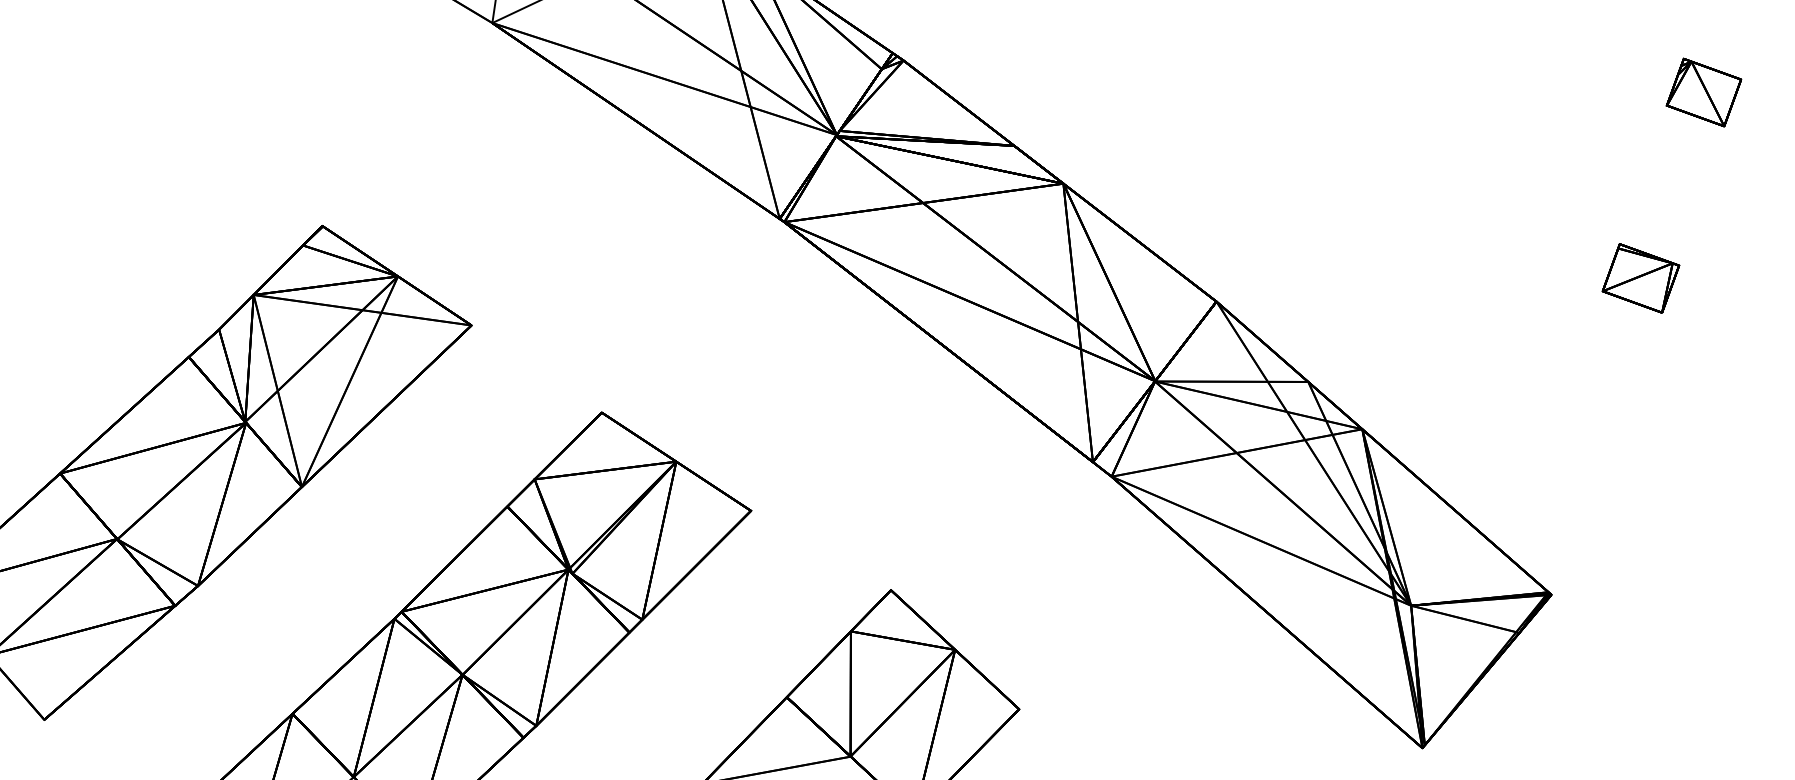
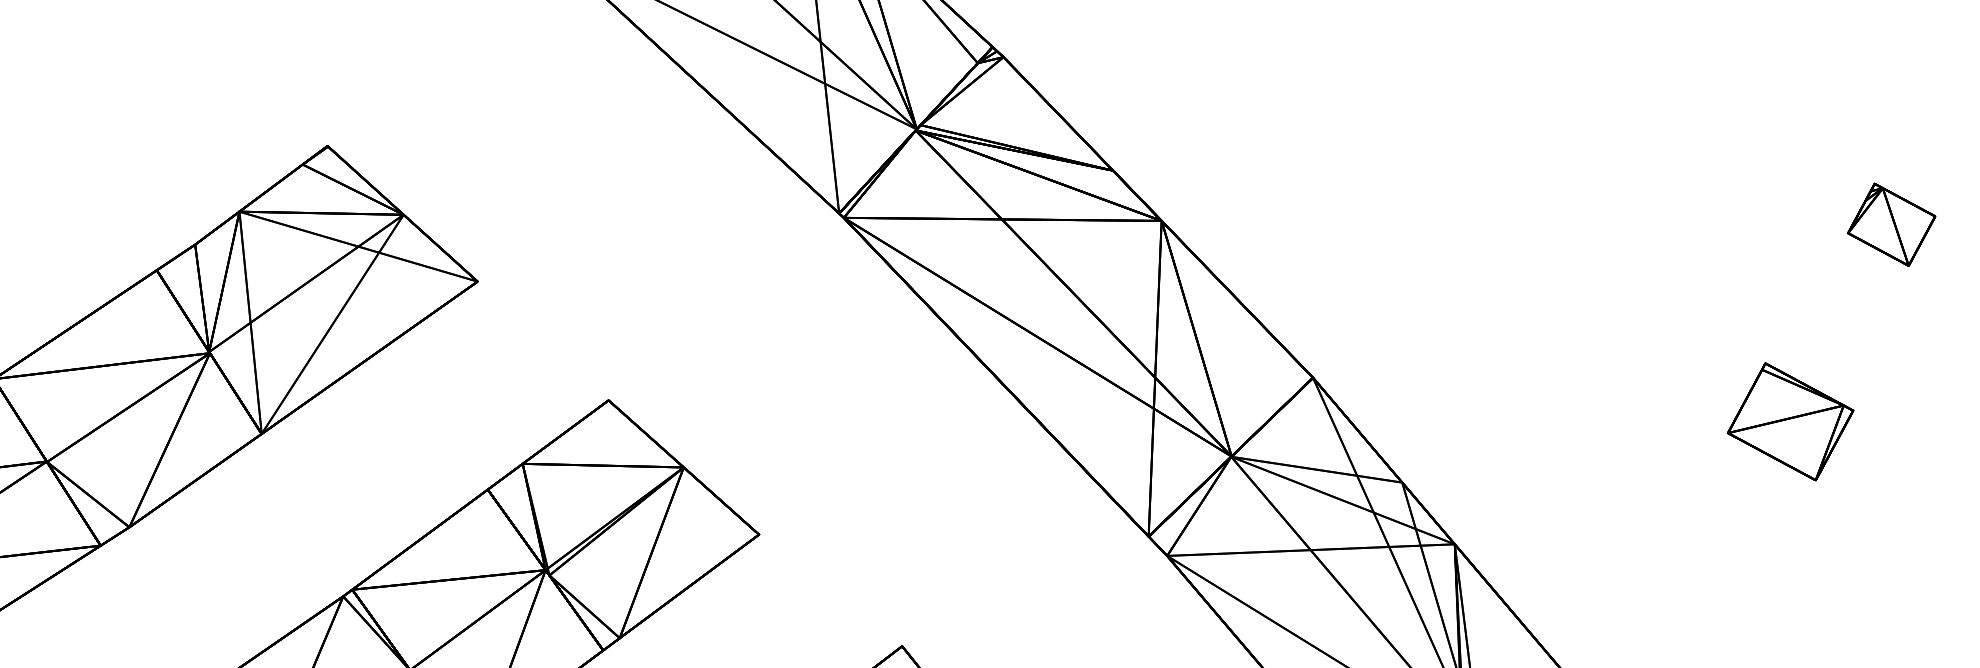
part: (1640, 278) -> (1790, 421), size x1.4

